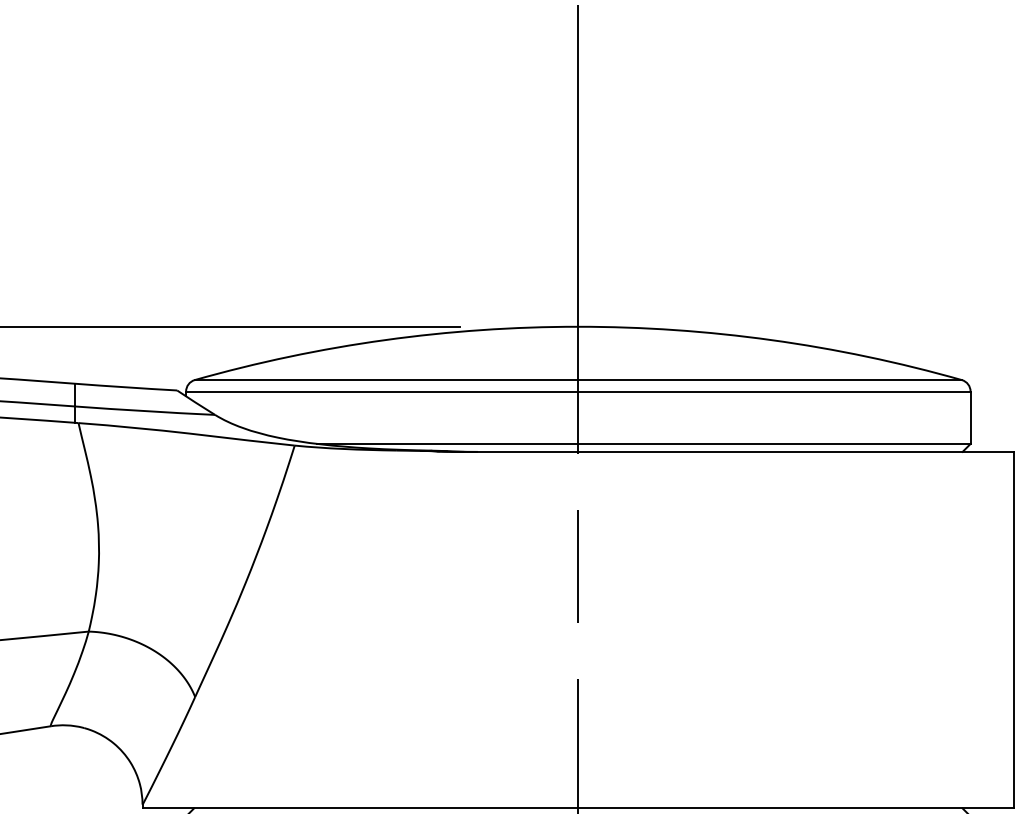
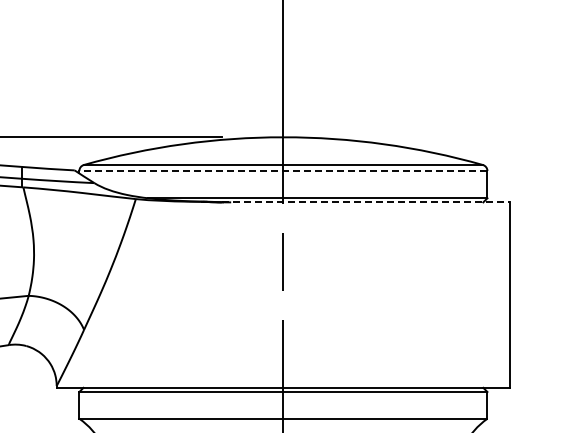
line: (576, 390) -> (282, 170), solid -> dashed
line: (738, 452) -> (366, 202), solid -> dashed

